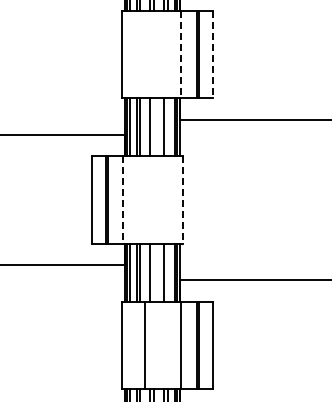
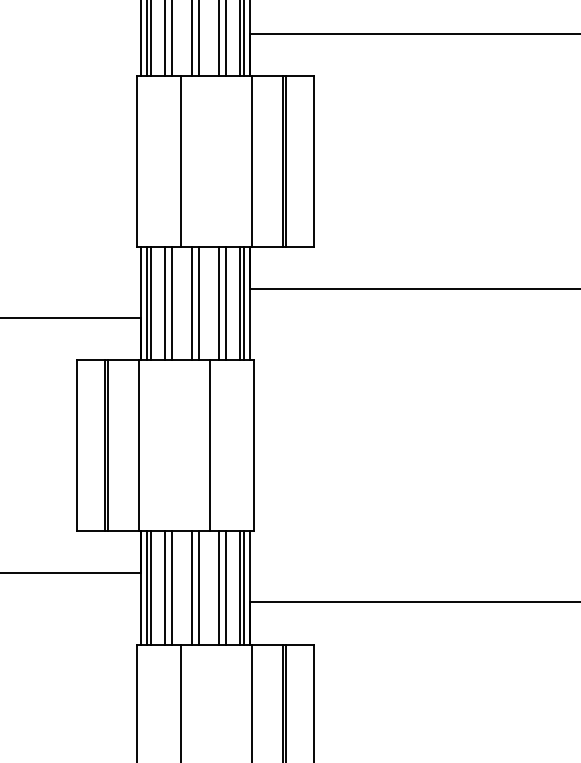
line: (144, 54) -> (180, 161), added
line: (181, 54) -> (252, 161), dashed -> solid
line: (213, 54) -> (314, 161), dashed -> solid
line: (154, 127) -> (199, 304), added
line: (167, 127) -> (225, 304), added
line: (123, 199) -> (139, 444), dashed -> solid
line: (159, 199) -> (209, 444), added
line: (182, 199) -> (254, 444), dashed -> solid
line: (154, 272) -> (199, 587), added
line: (167, 272) -> (225, 587), added

